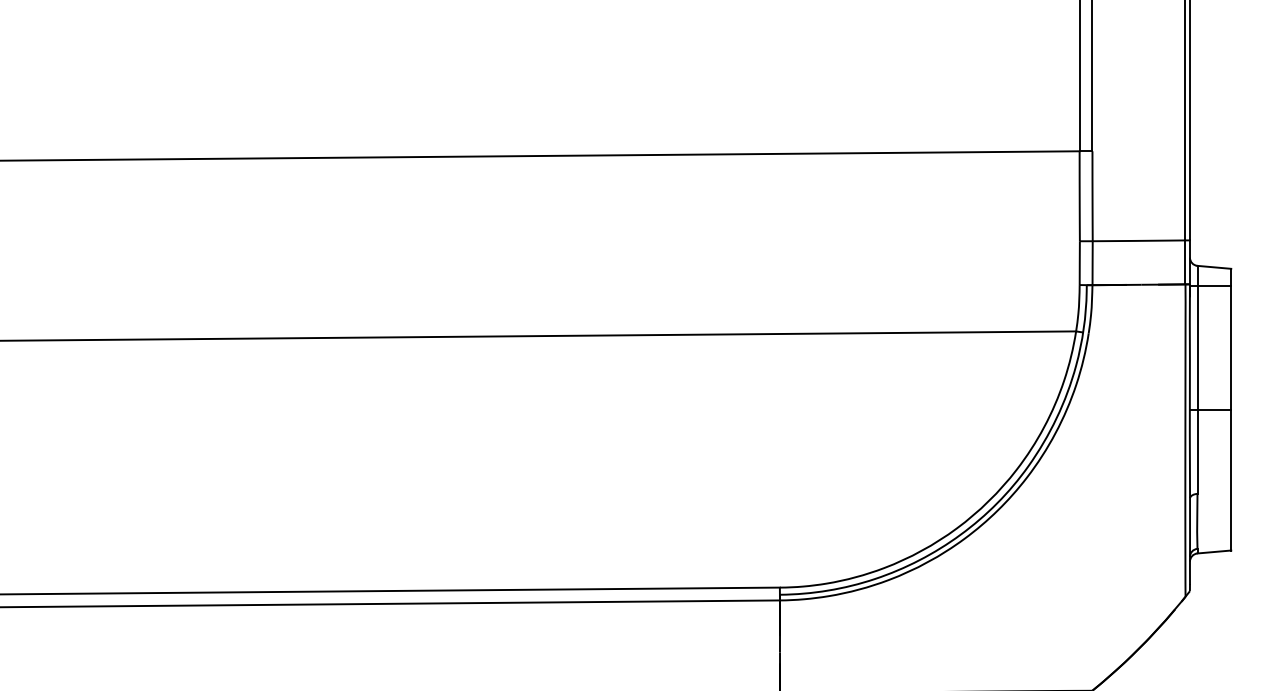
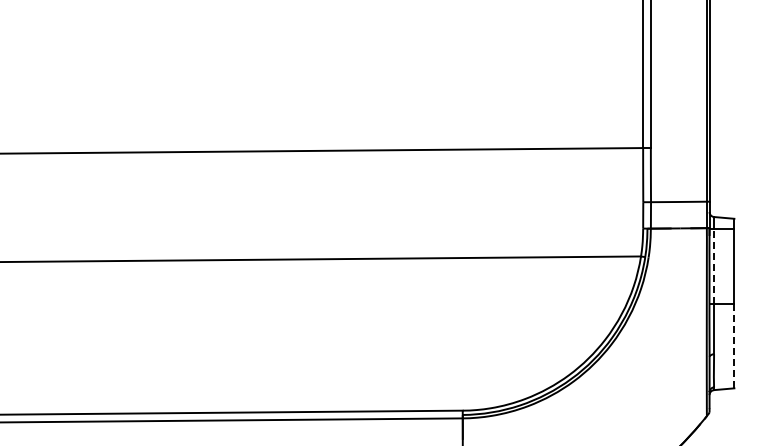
line: (1198, 346) -> (714, 265), solid -> dashed
line: (1231, 479) -> (734, 345), solid -> dashed

